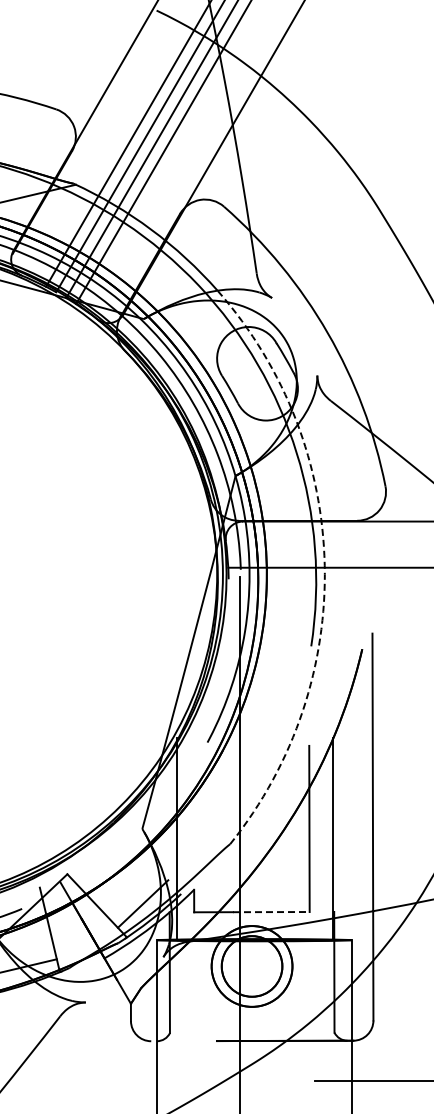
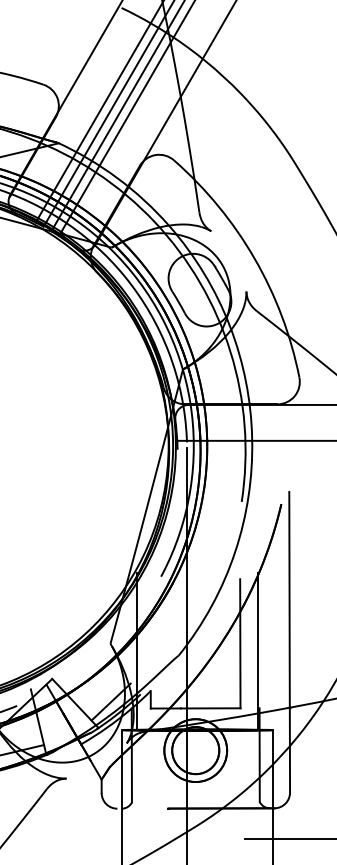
arc: (324, 565) -> (252, 439), dashed -> solid
line: (271, 912) -> (210, 708), dashed -> solid

